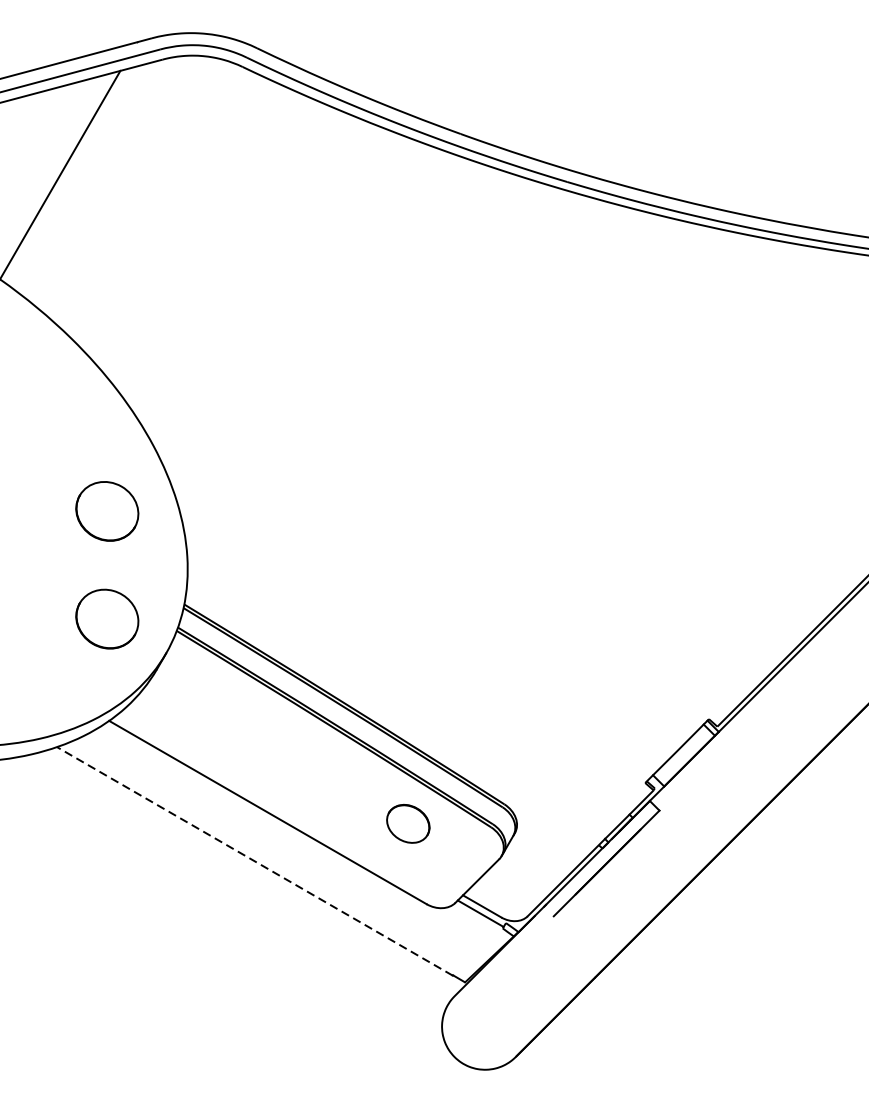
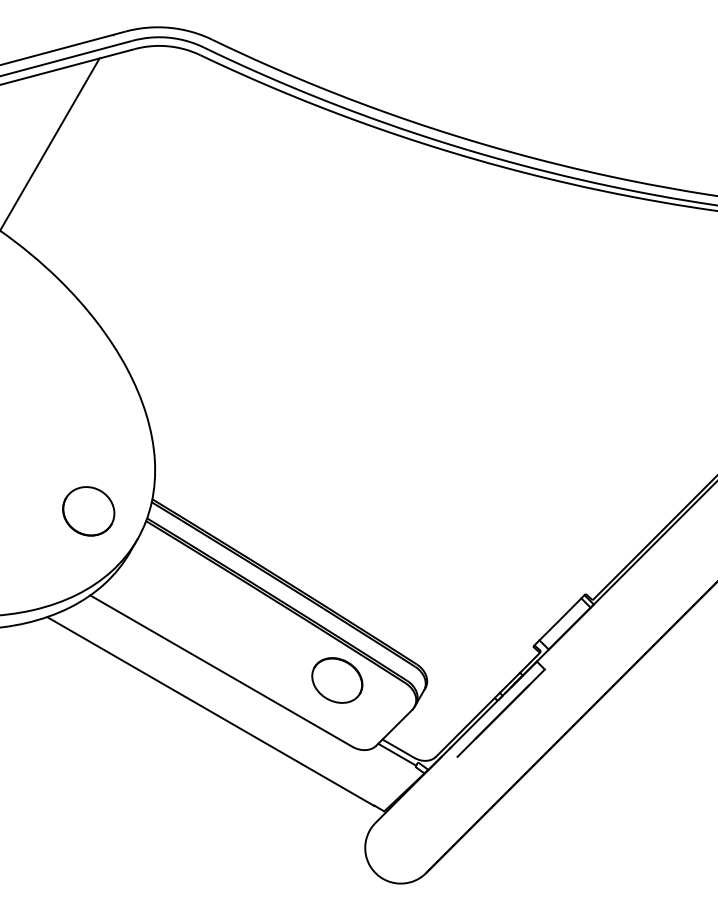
part: (107, 511) -> (88, 422), removed
part: (408, 823) -> (337, 680), size x1.43
line: (254, 861) -> (210, 711), dashed -> solid

